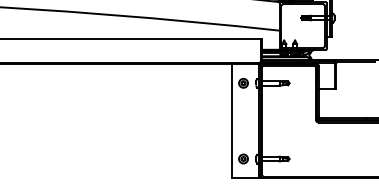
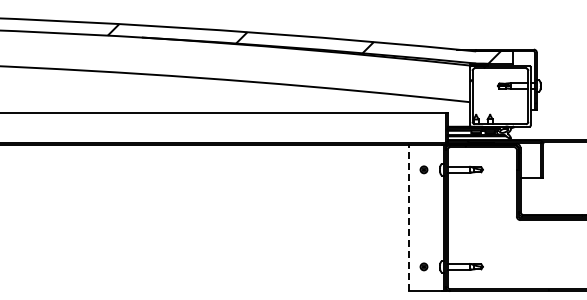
part: (243, 83) -> (423, 169), size x0.6
line: (232, 121) -> (409, 218), solid -> dashed
part: (243, 158) -> (423, 266), size x0.6

